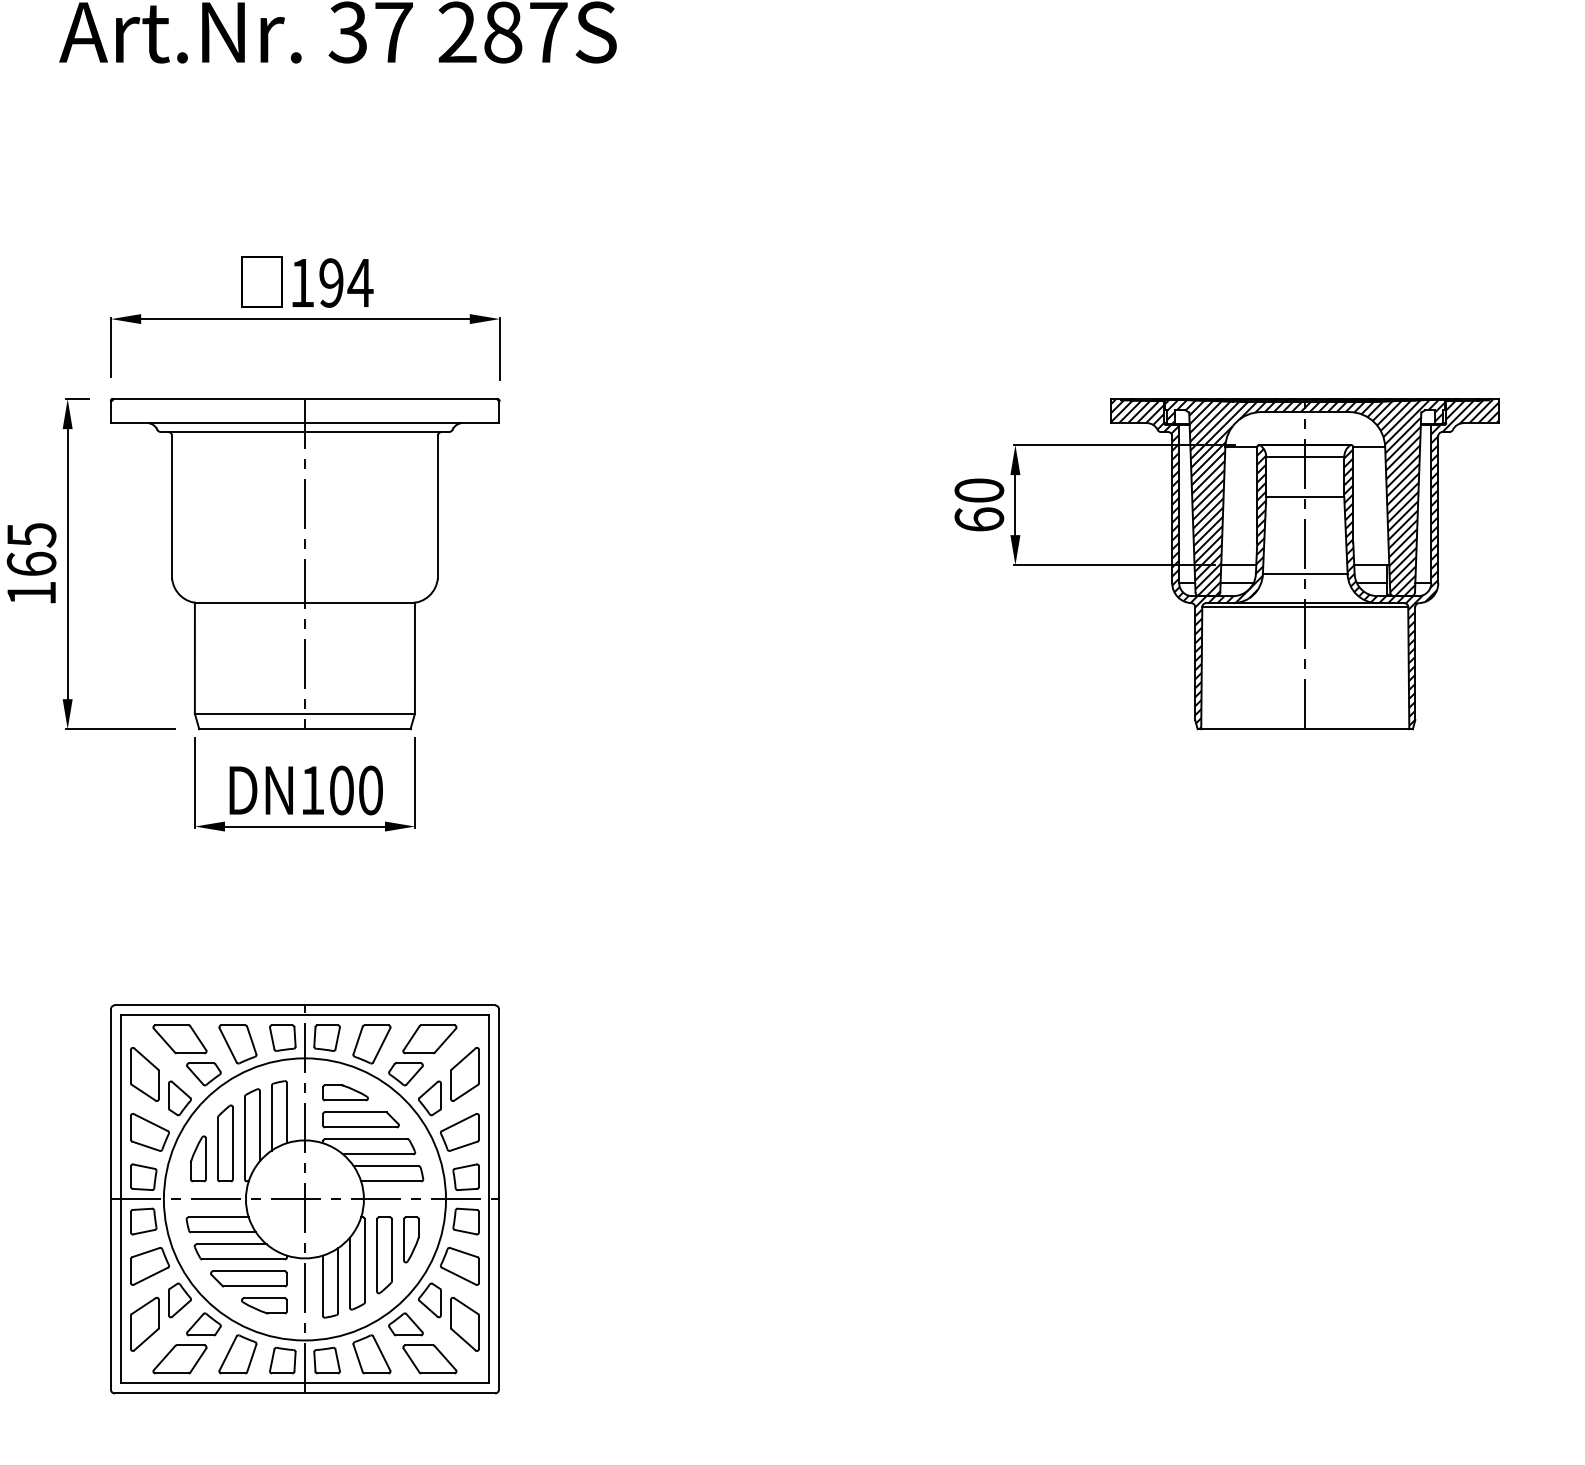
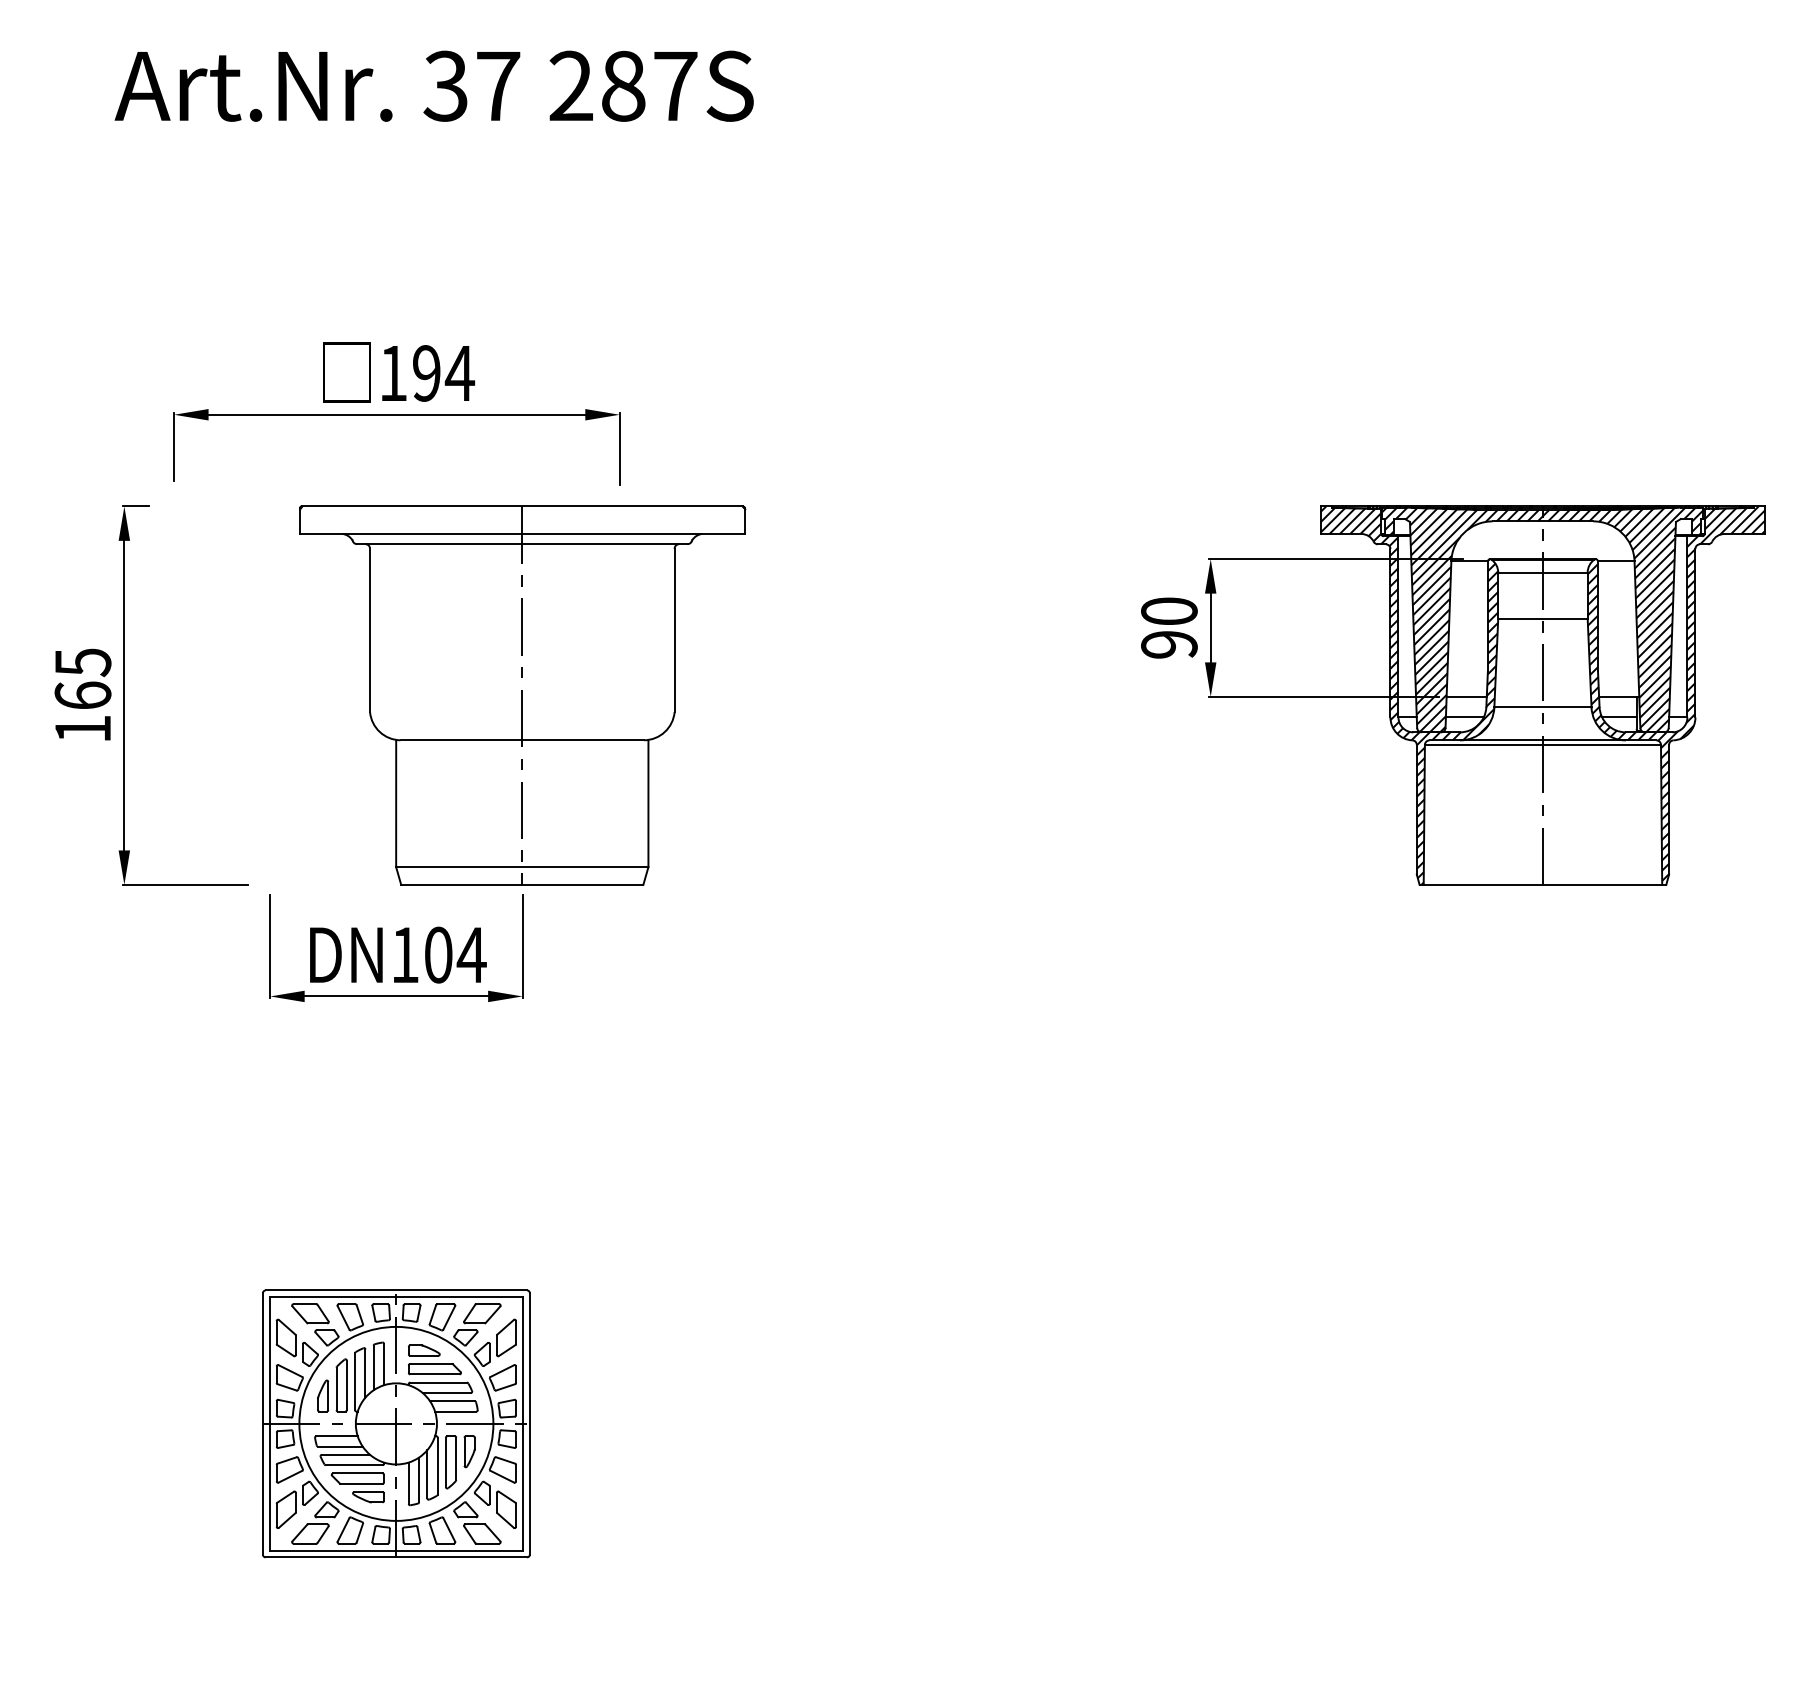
text: (979, 519) -> (1169, 644), 60 -> 90
part: (305, 564) -> (522, 695), moved
text: (370, 789) -> (471, 954), DN100 -> DN104
part: (305, 1199) -> (396, 1423), size x0.6

